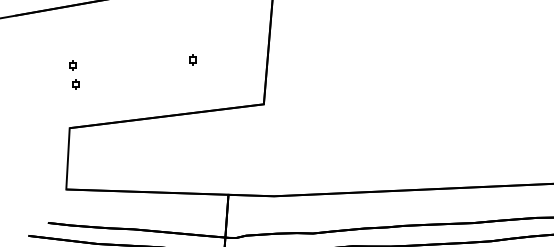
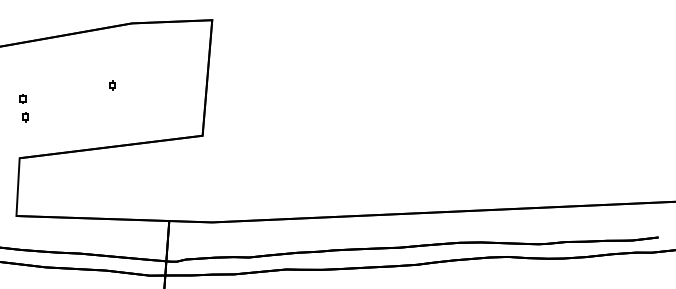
part: (192, 60) -> (112, 85), moved

